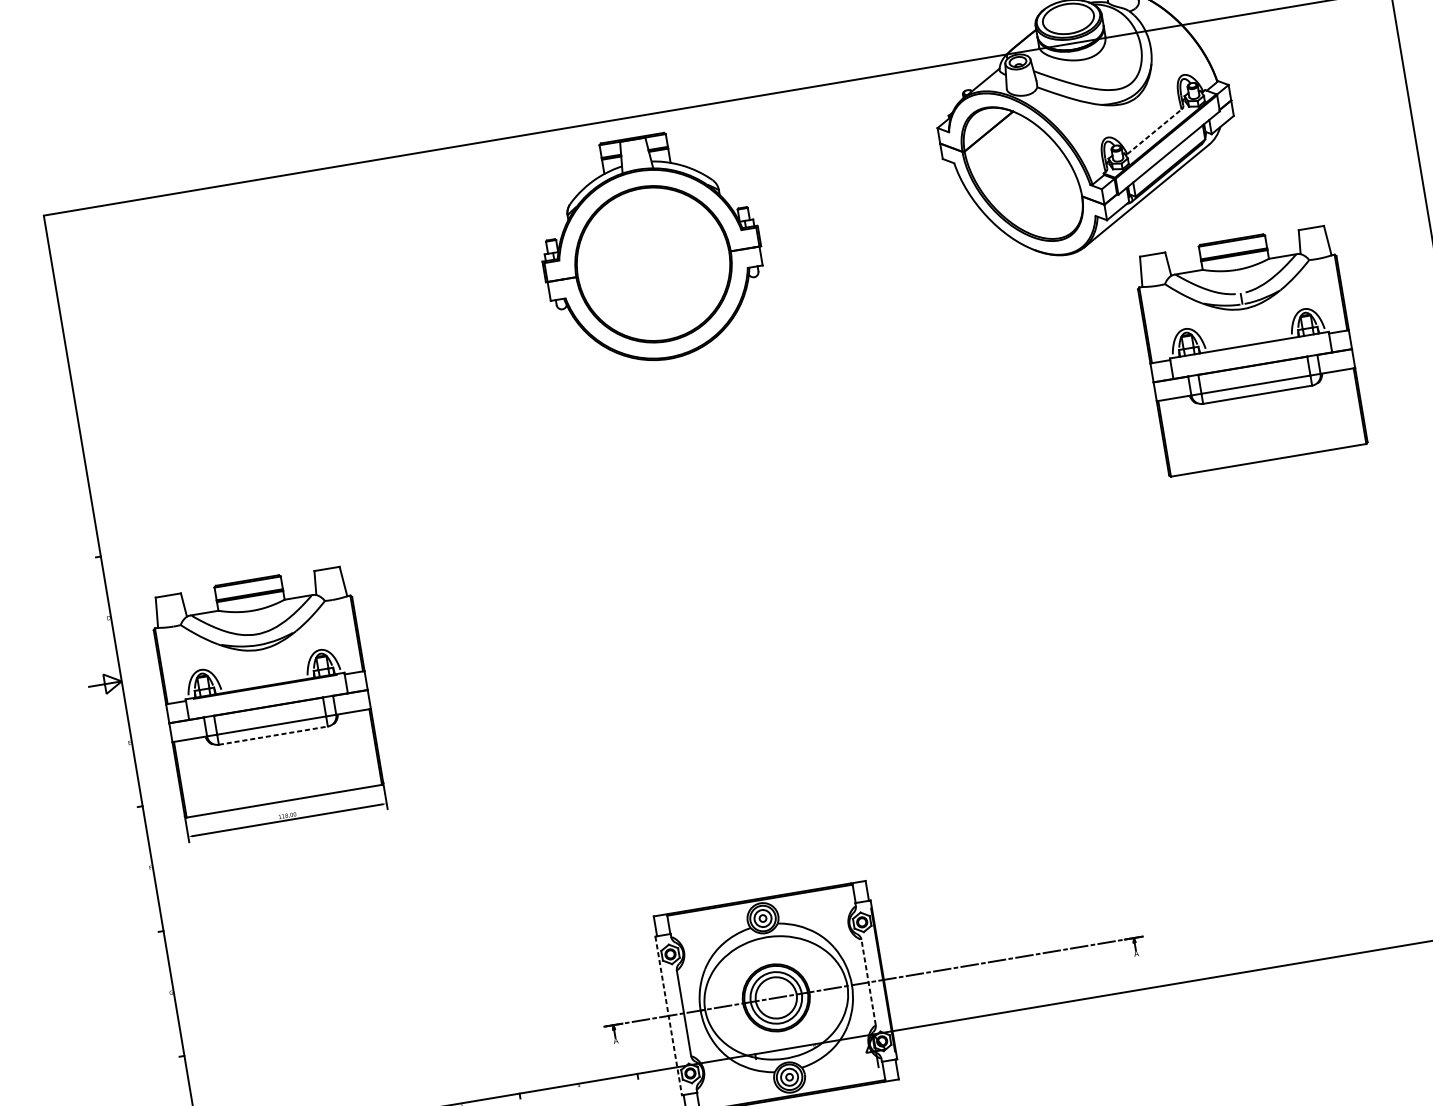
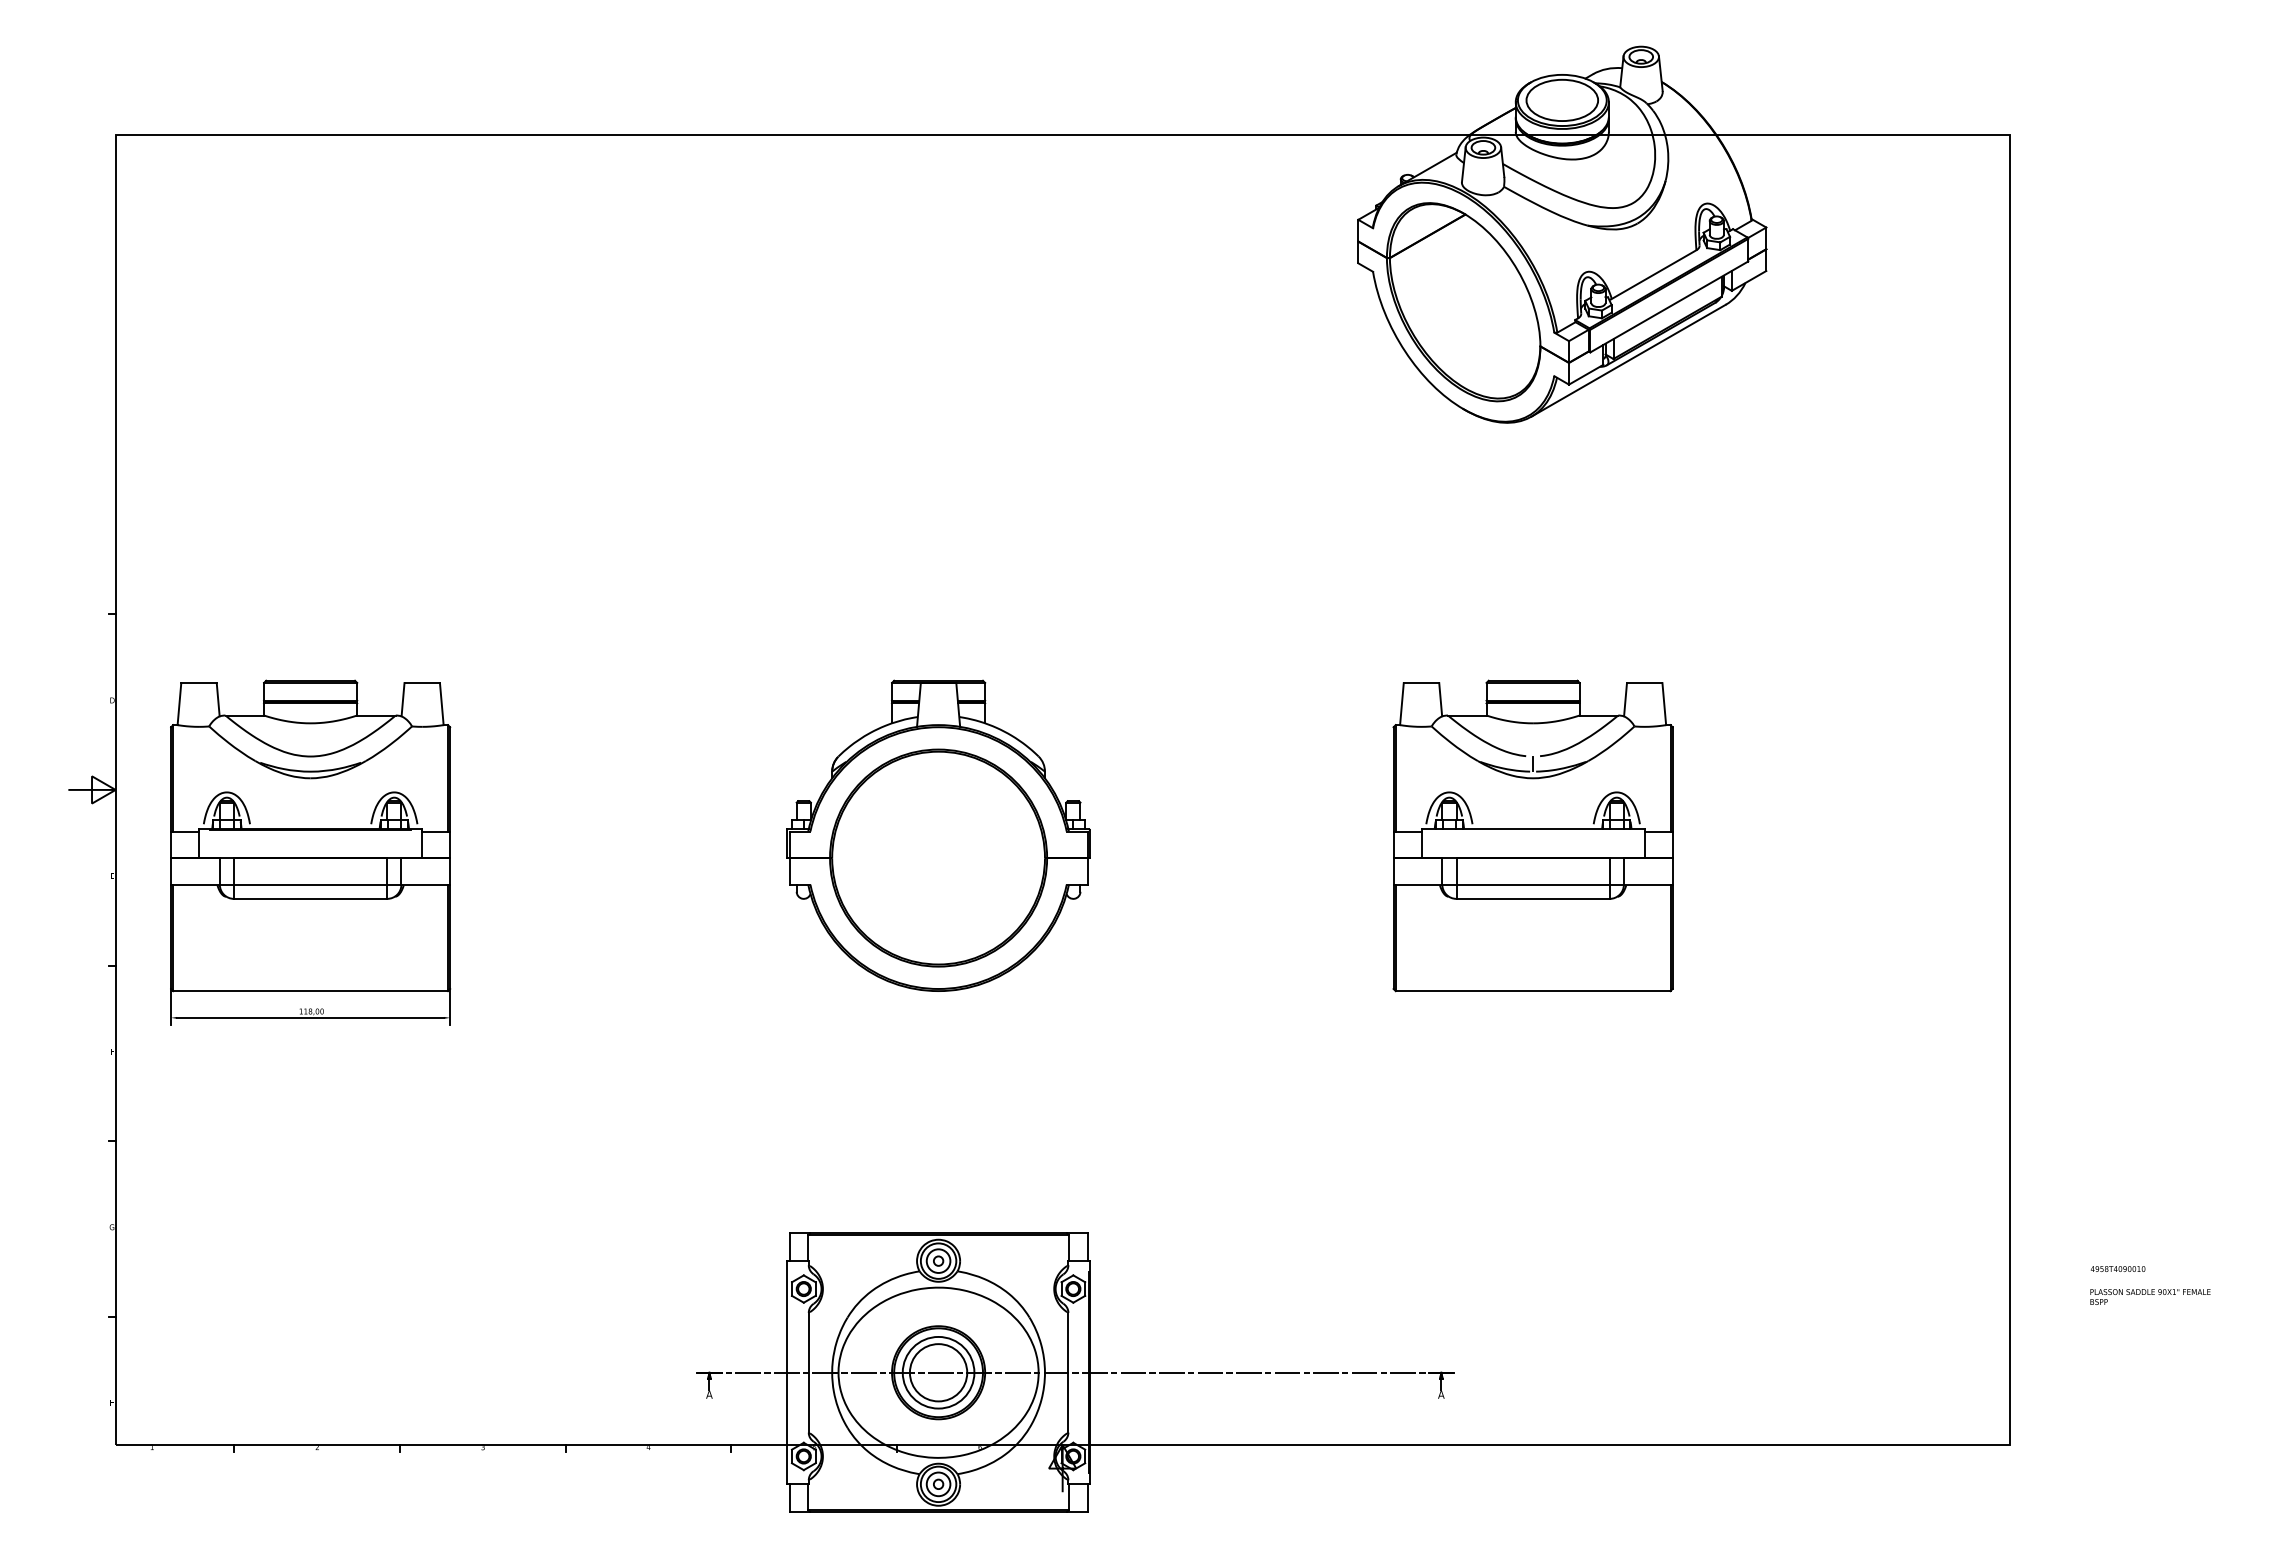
line: (1154, 131) -> (1654, 274), dashed -> solid
part: (650, 248) -> (938, 835), moved
part: (1249, 349) -> (1532, 835), moved
line: (273, 735) -> (310, 898), dashed -> solid
line: (868, 982) -> (1068, 1372), dashed -> solid
line: (668, 1015) -> (787, 1372), dashed -> solid

